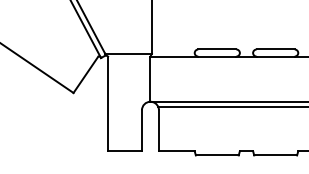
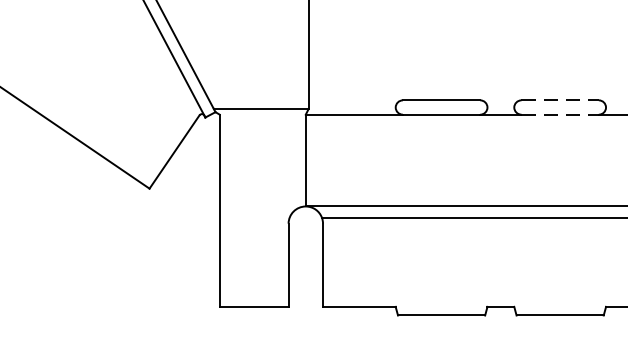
line: (276, 49) -> (561, 100), solid -> dashed
line: (276, 56) -> (561, 114), solid -> dashed

